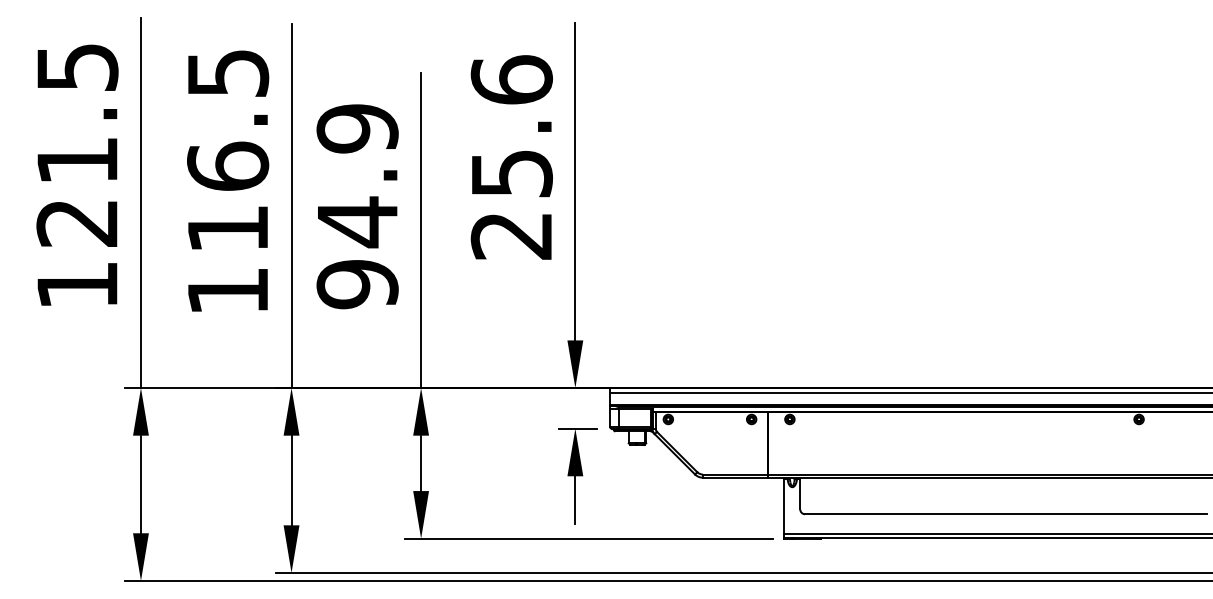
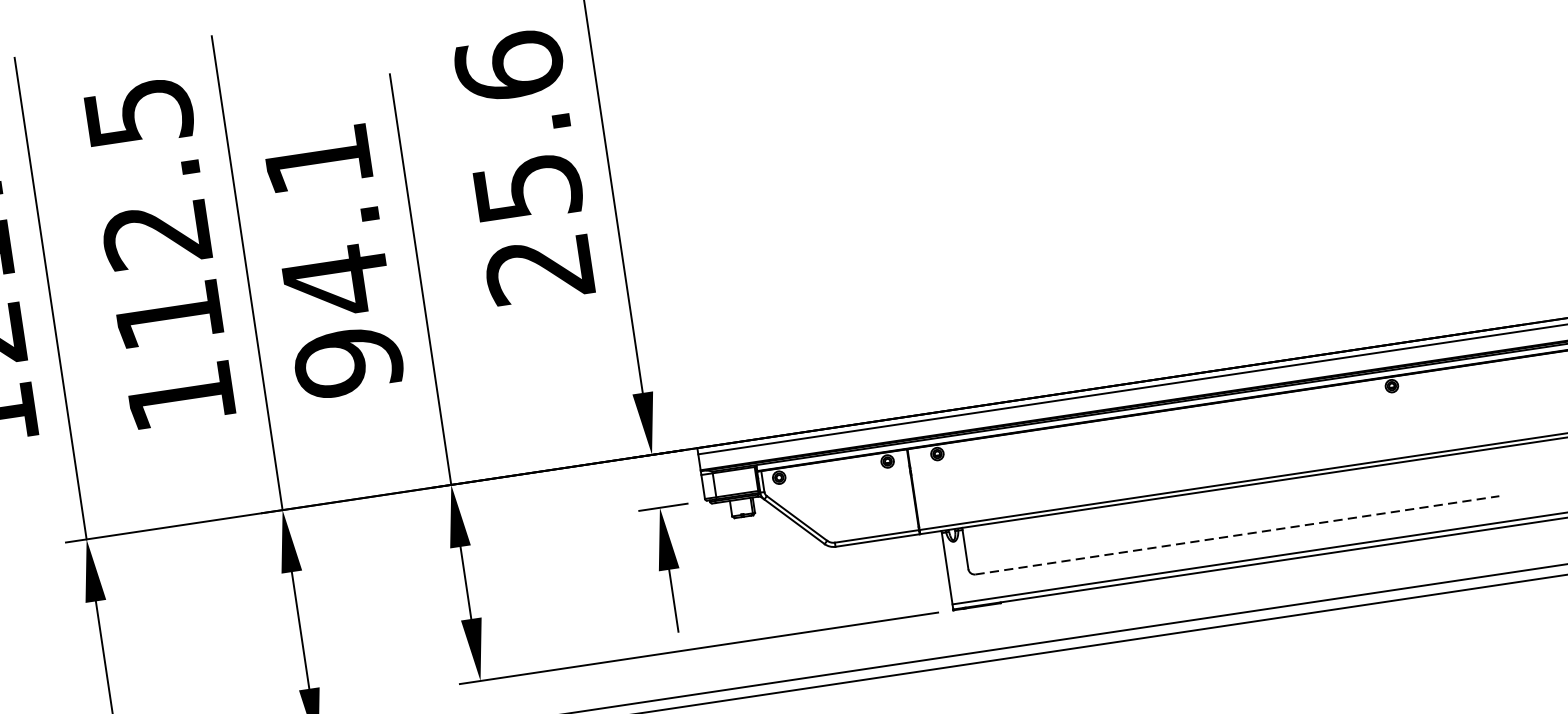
text: (357, 128) -> (317, 159), 94.9 -> 94.1
text: (228, 165) -> (157, 232), 116.5 -> 112.5
line: (1006, 514) -> (1237, 535), solid -> dashed

